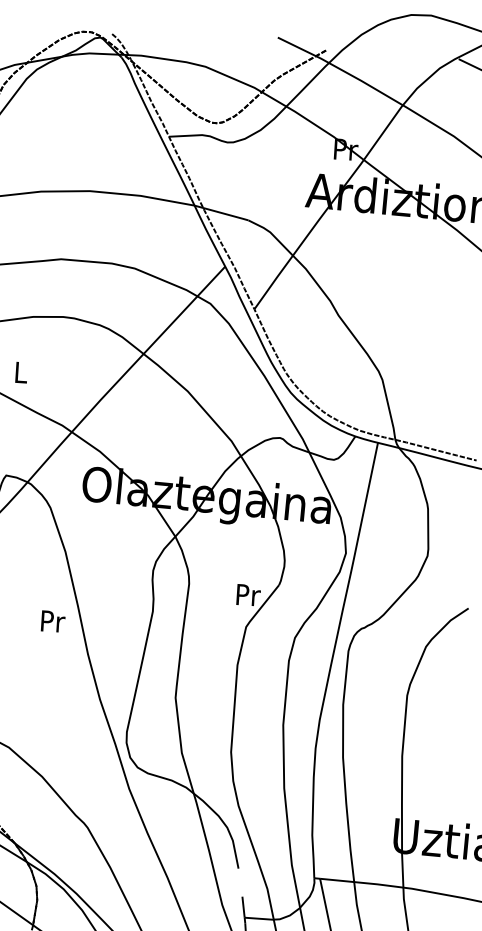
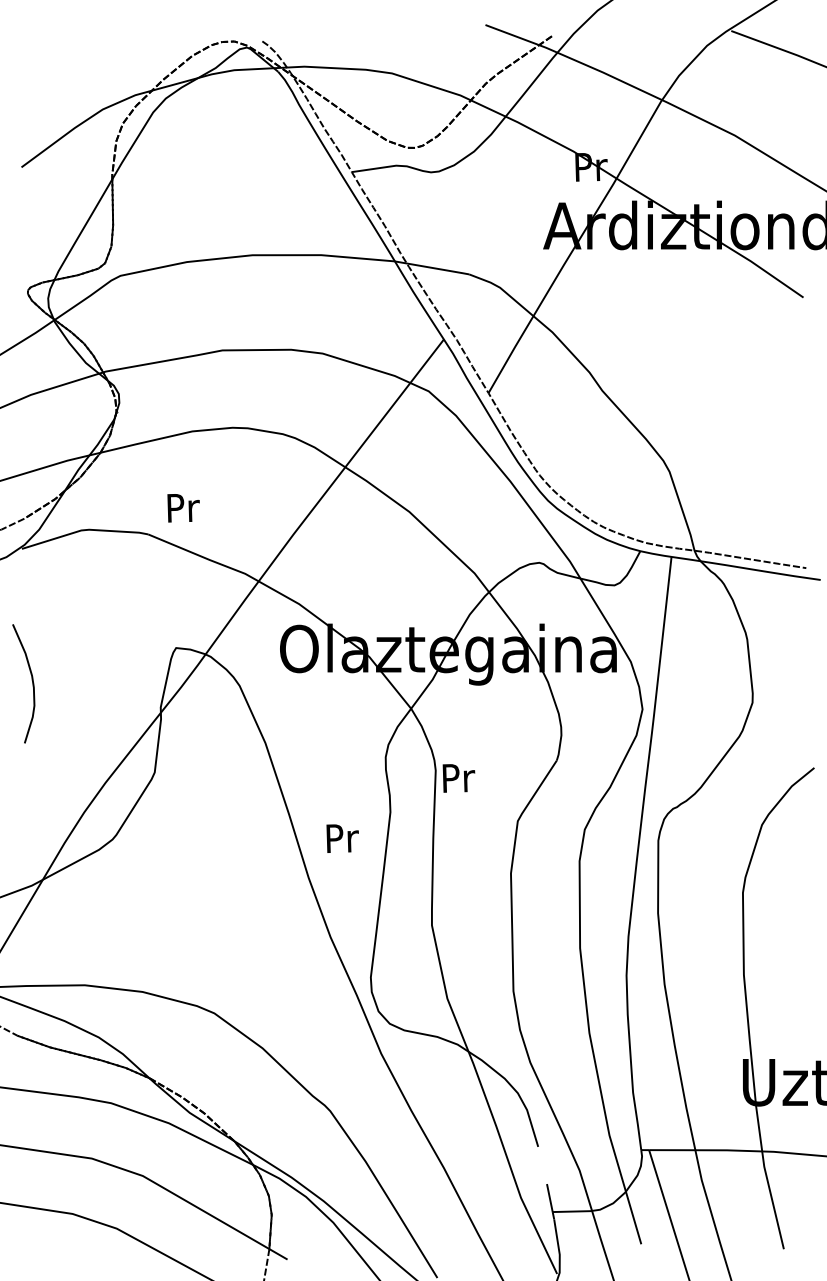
text: (21, 372) -> (183, 507), L -> Pr
text: (248, 595) -> (458, 778), moved
text: (52, 621) -> (342, 838), moved

